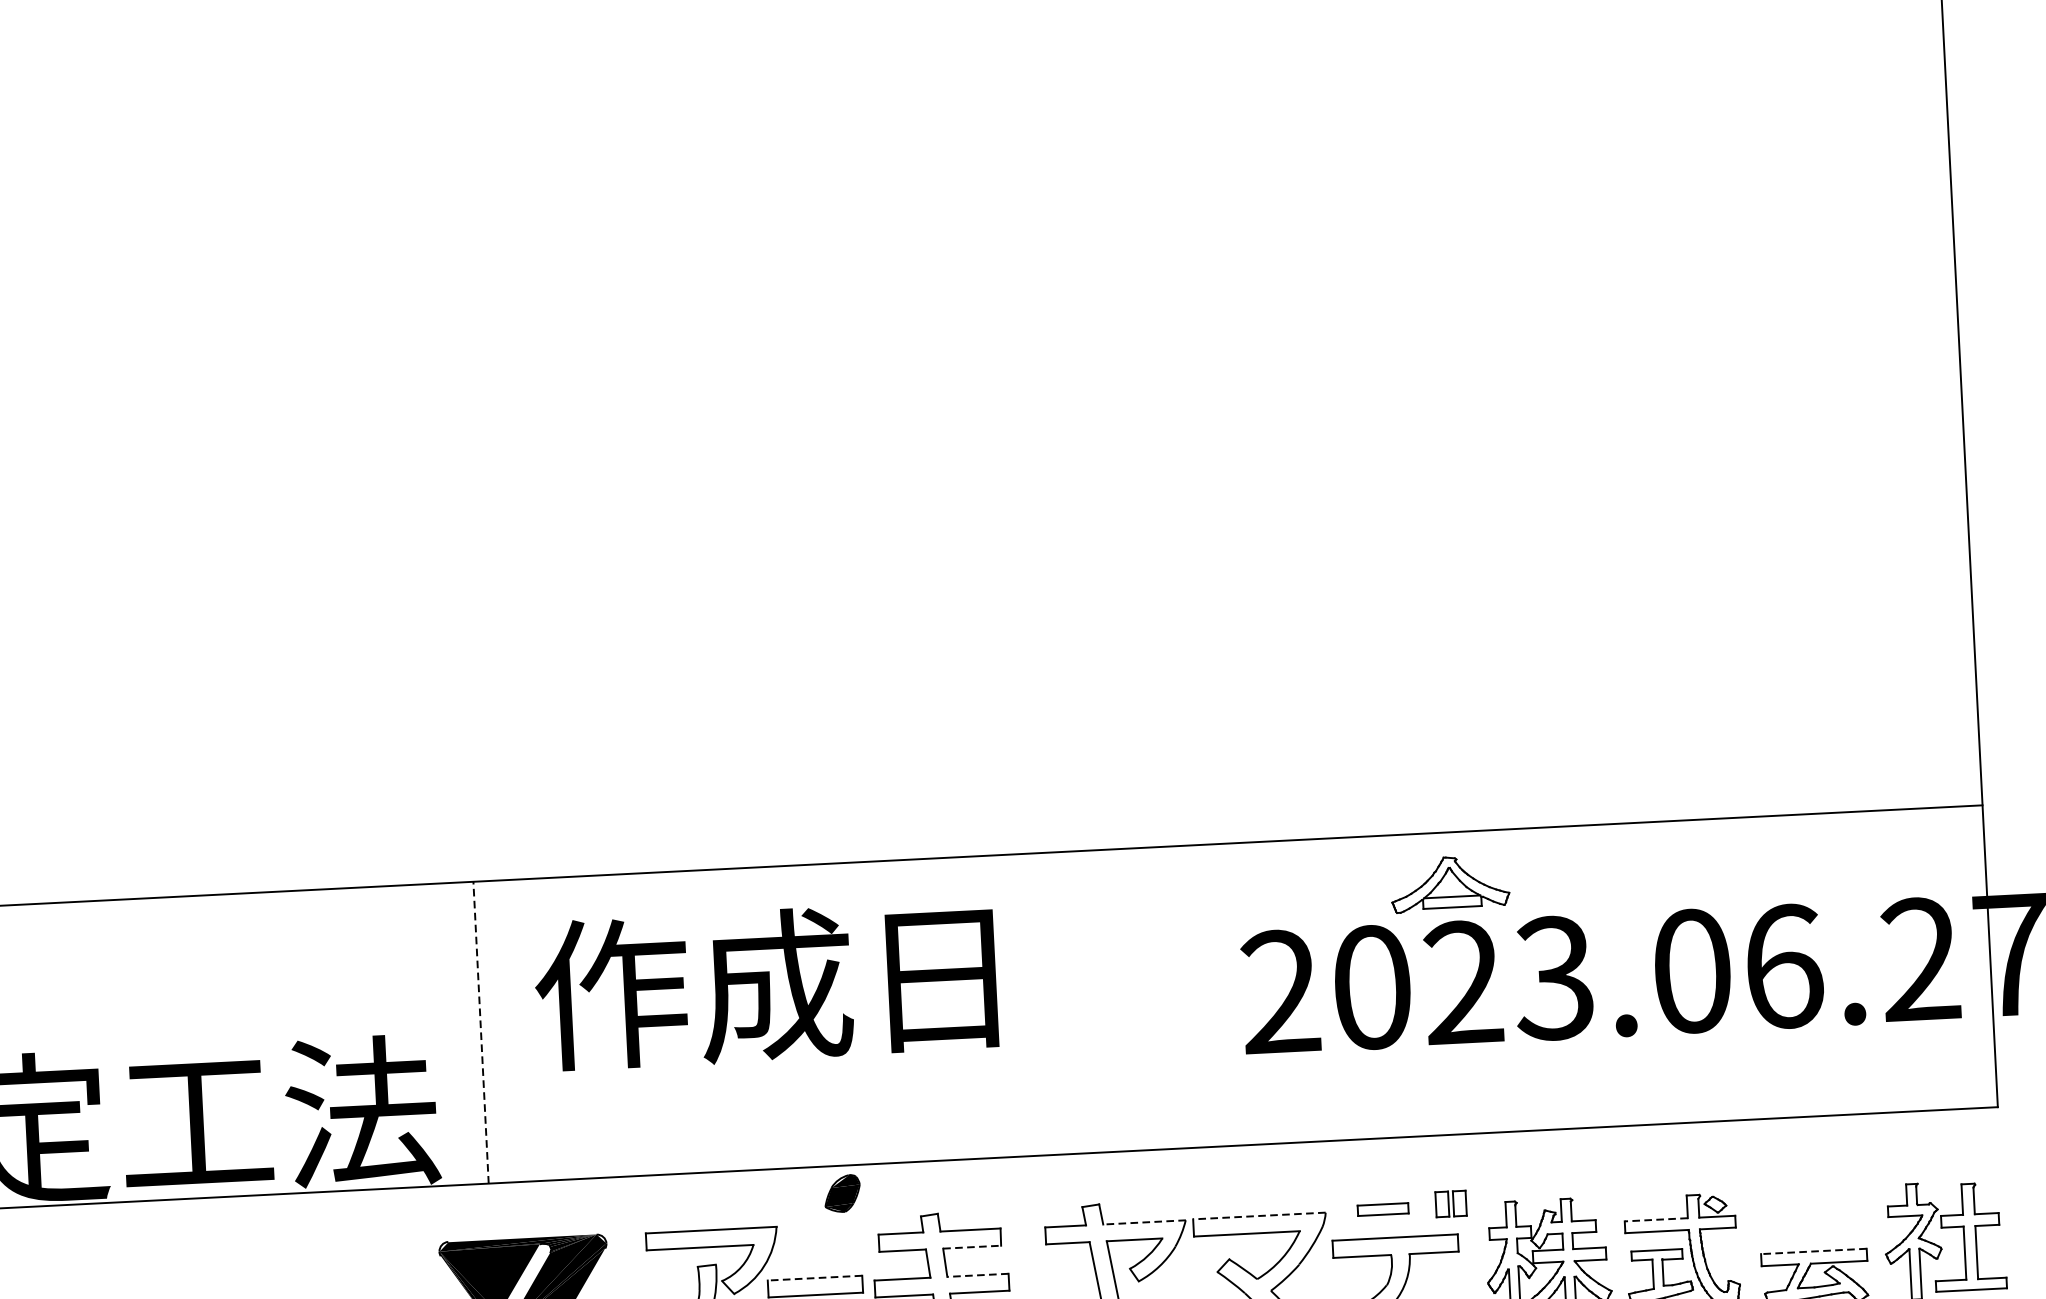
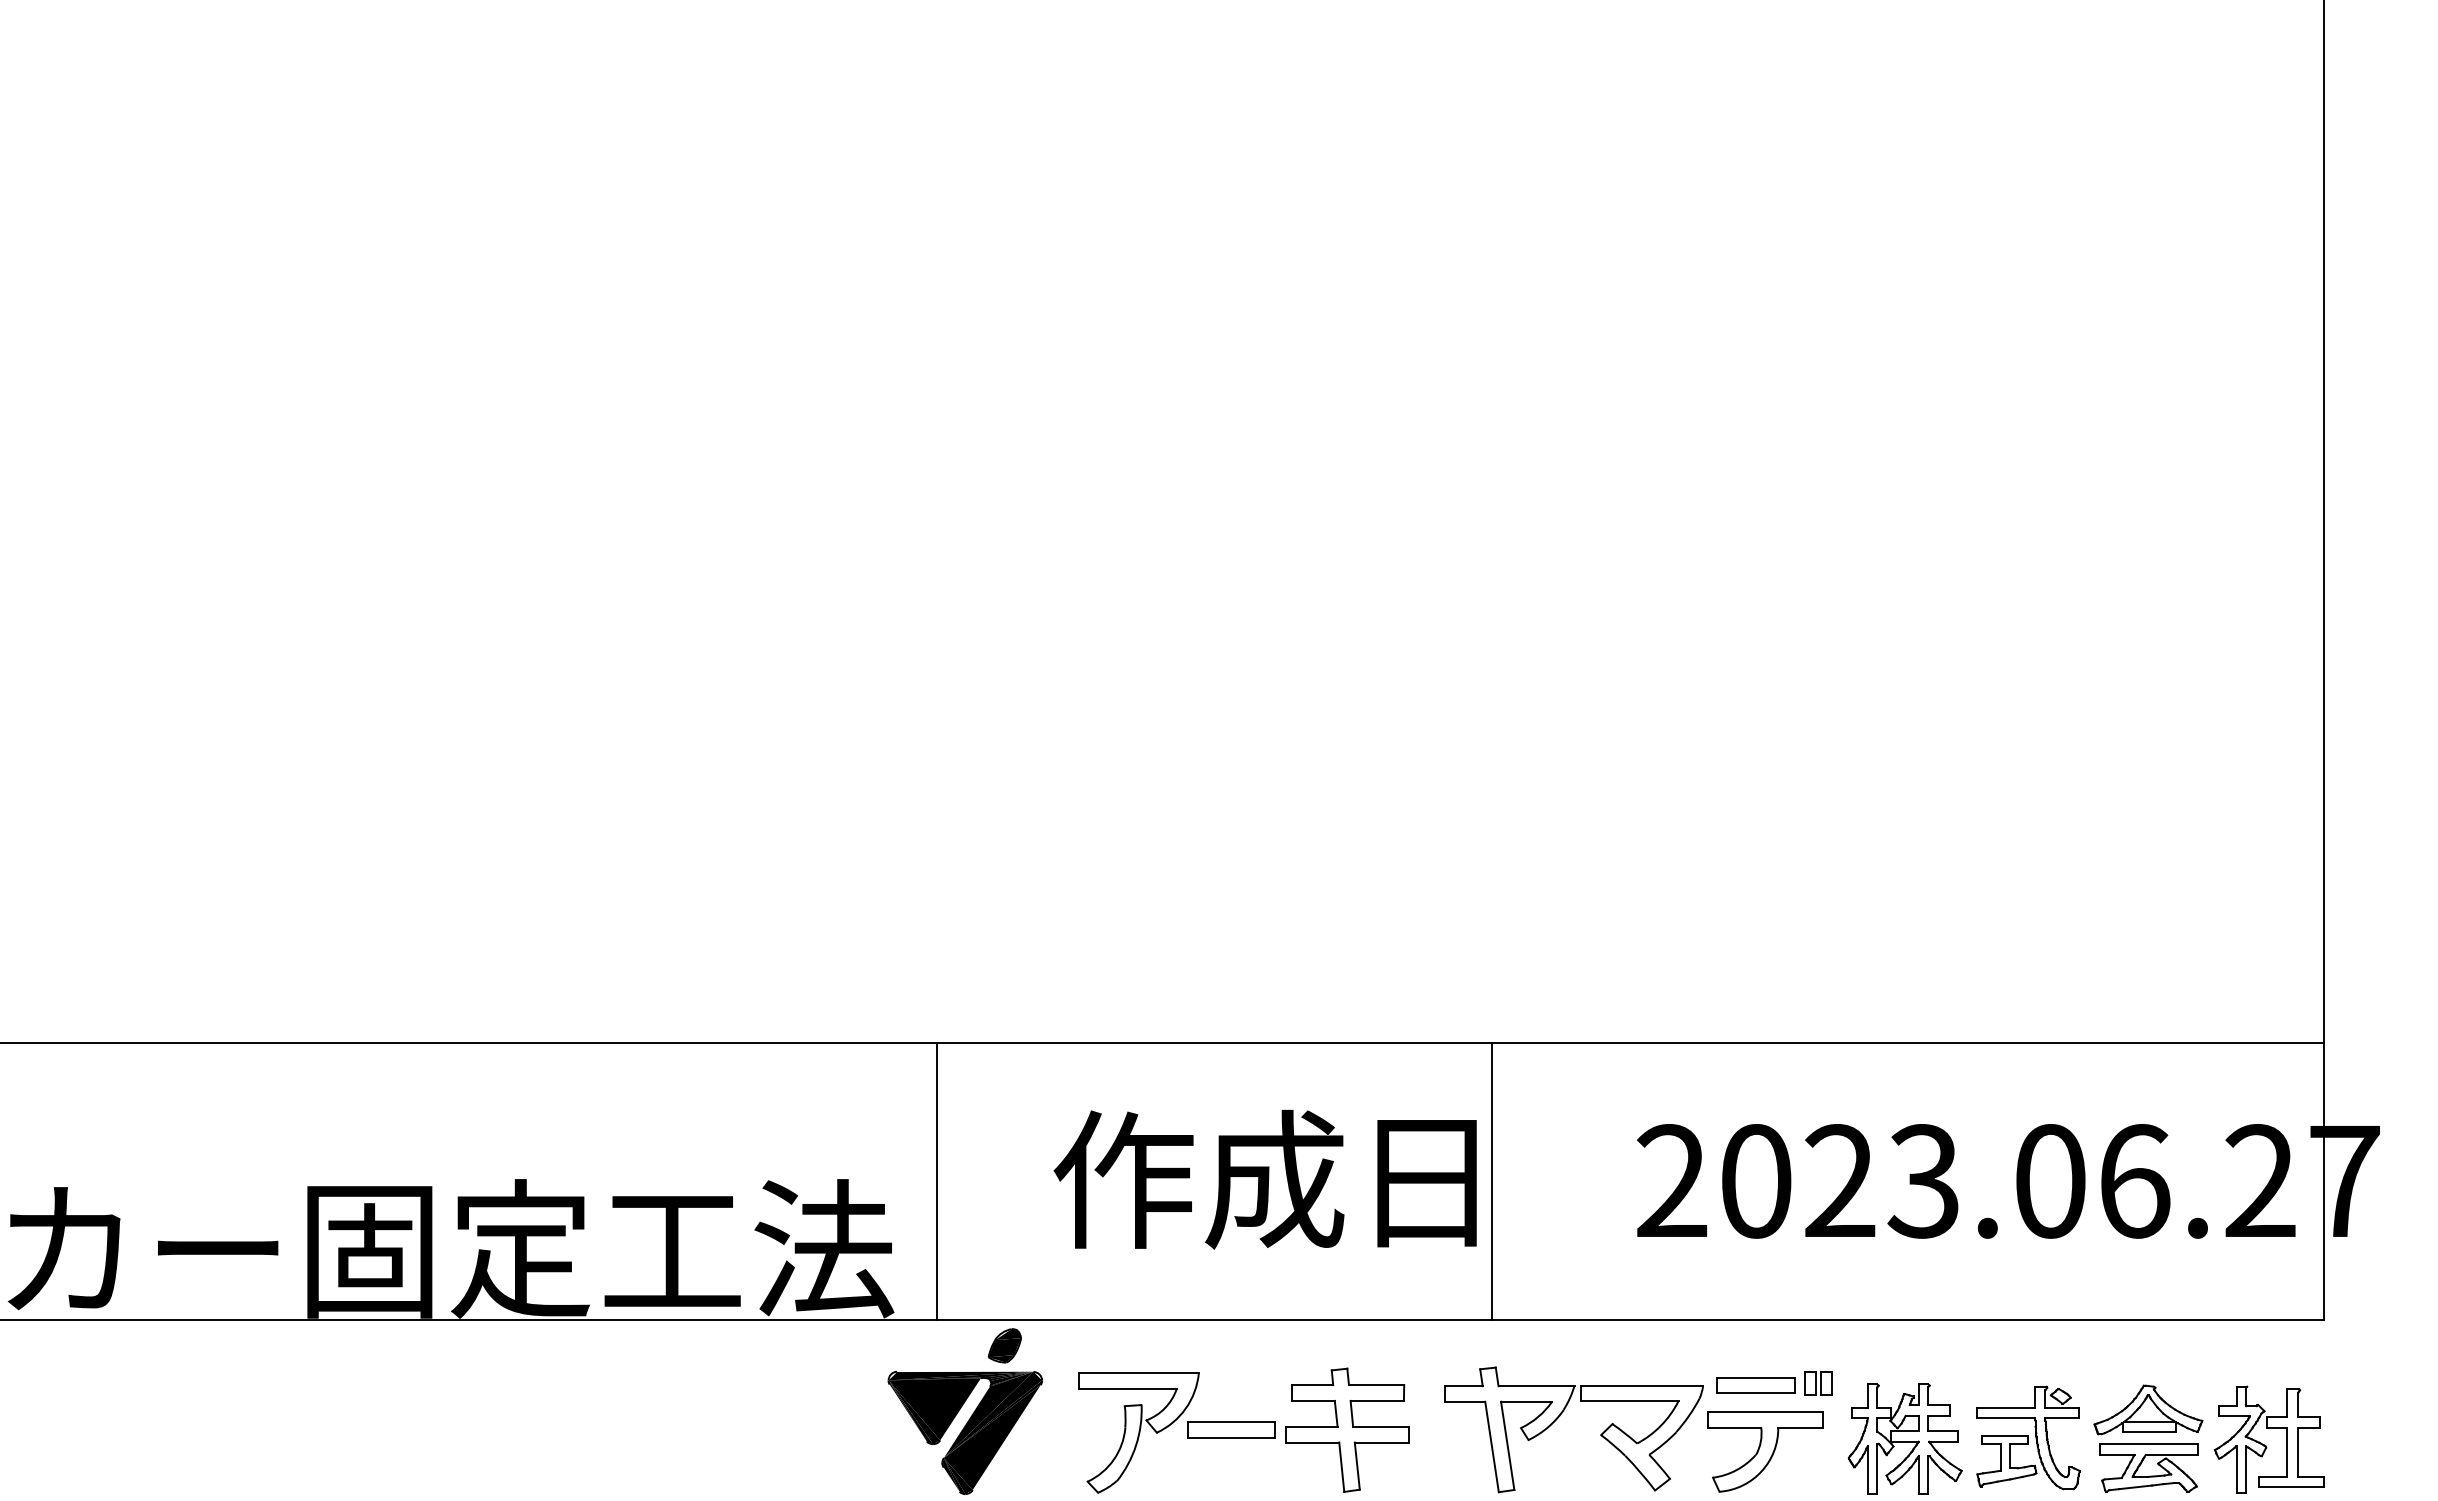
part: (1450, 883) -> (2148, 1409), moved
text: (765, 985) -> (1264, 1179), moved
line: (1084, 1002) -> (1491, 1181), added
line: (480, 1032) -> (936, 1181), dashed -> solid
part: (842, 1193) -> (1004, 1345), moved
part: (1382, 1209) -> (1755, 1385), size x1.67
line: (1259, 1215) -> (1642, 1385), dashed -> solid
line: (1655, 1219) -> (2005, 1407), dashed -> solid
line: (1144, 1222) -> (1536, 1386), dashed -> solid
line: (972, 1246) -> (1377, 1400), dashed -> solid
line: (1813, 1251) -> (2148, 1443), dashed -> solid
line: (977, 1275) -> (1380, 1427), dashed -> solid
line: (814, 1278) -> (1231, 1422), dashed -> solid

